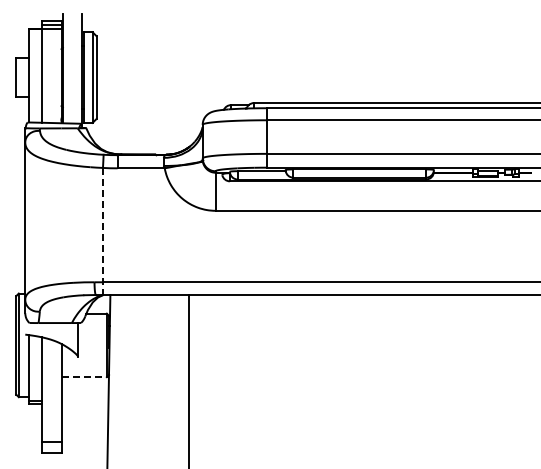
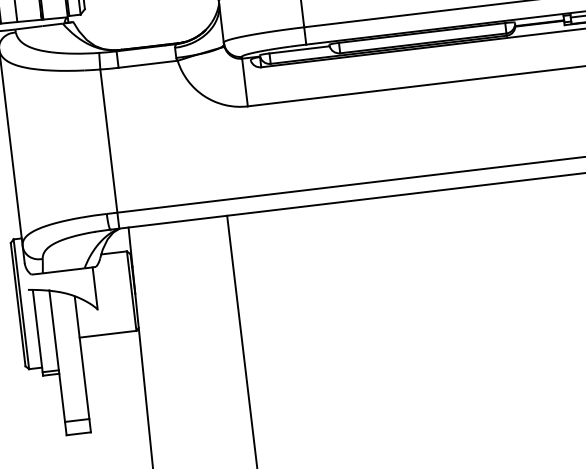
line: (103, 231) -> (110, 149), dashed -> solid
line: (84, 377) -> (108, 334), dashed -> solid

